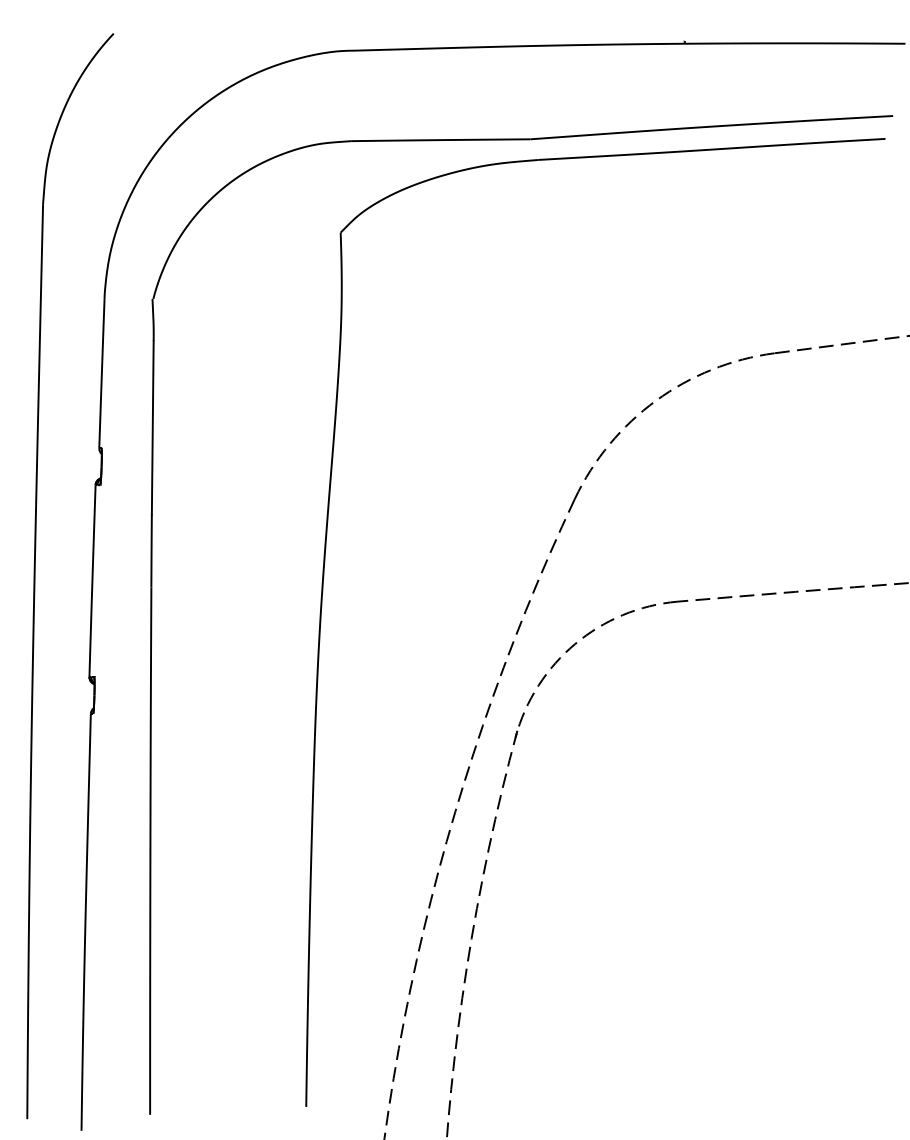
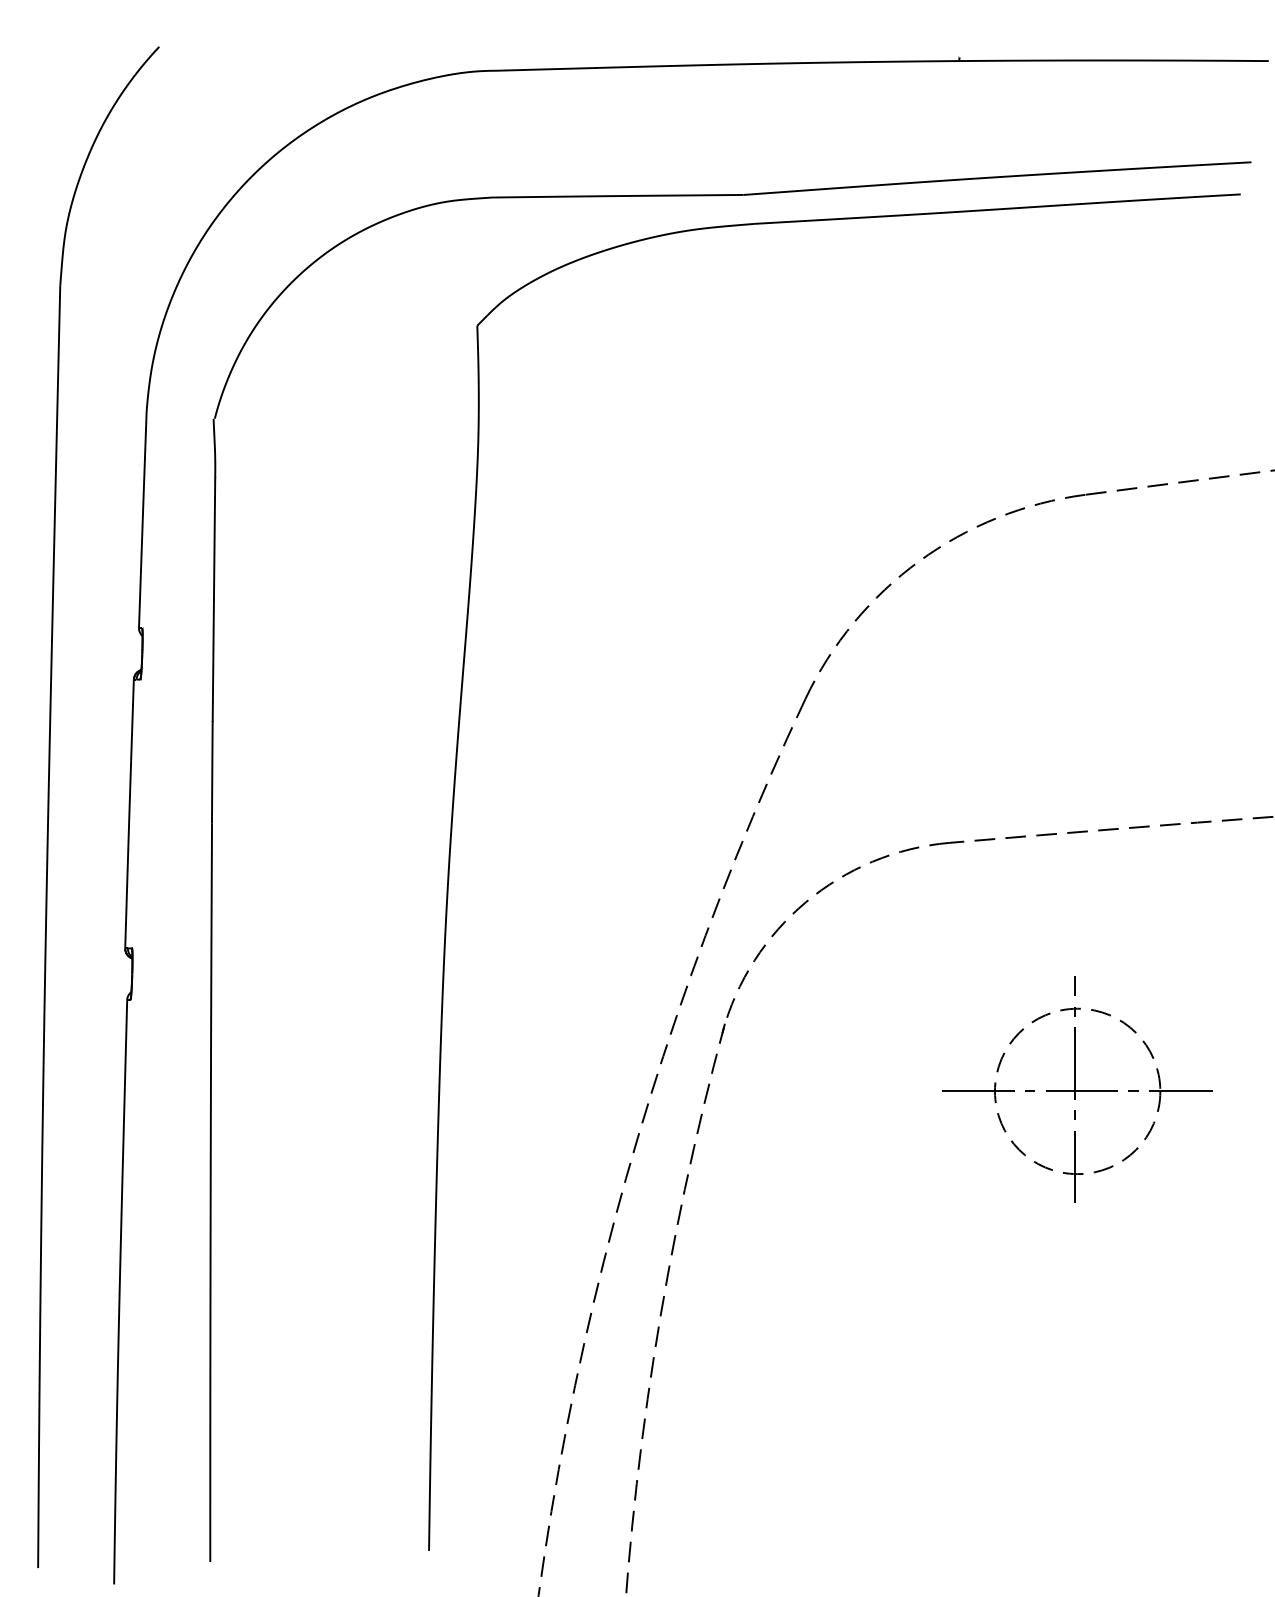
part: (768, 777) -> (1077, 1089), added

